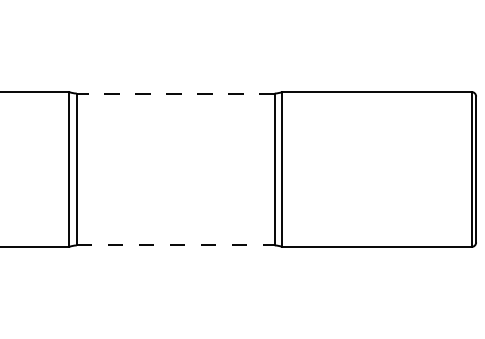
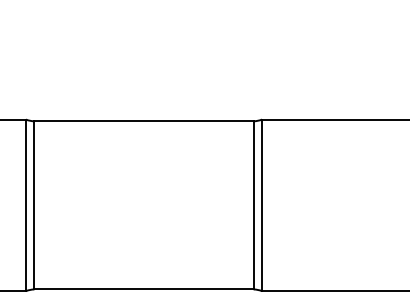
line: (175, 93) -> (143, 121), dashed -> solid
line: (176, 245) -> (144, 289), dashed -> solid

